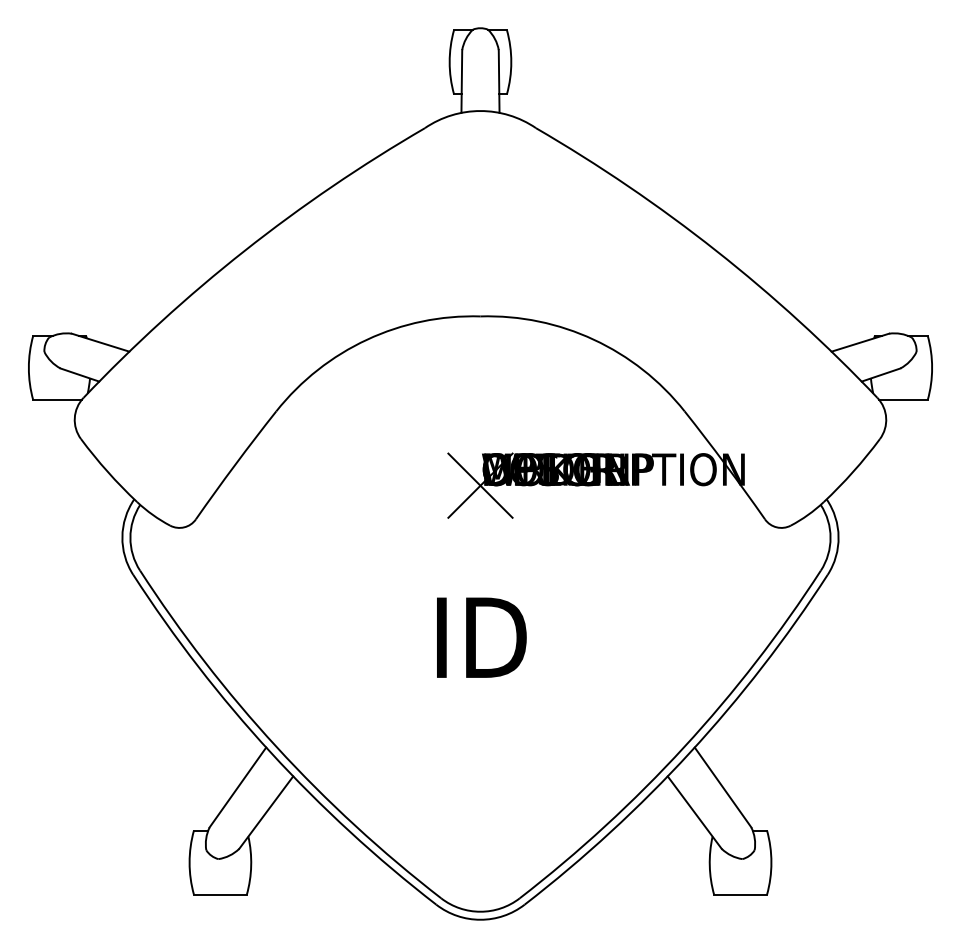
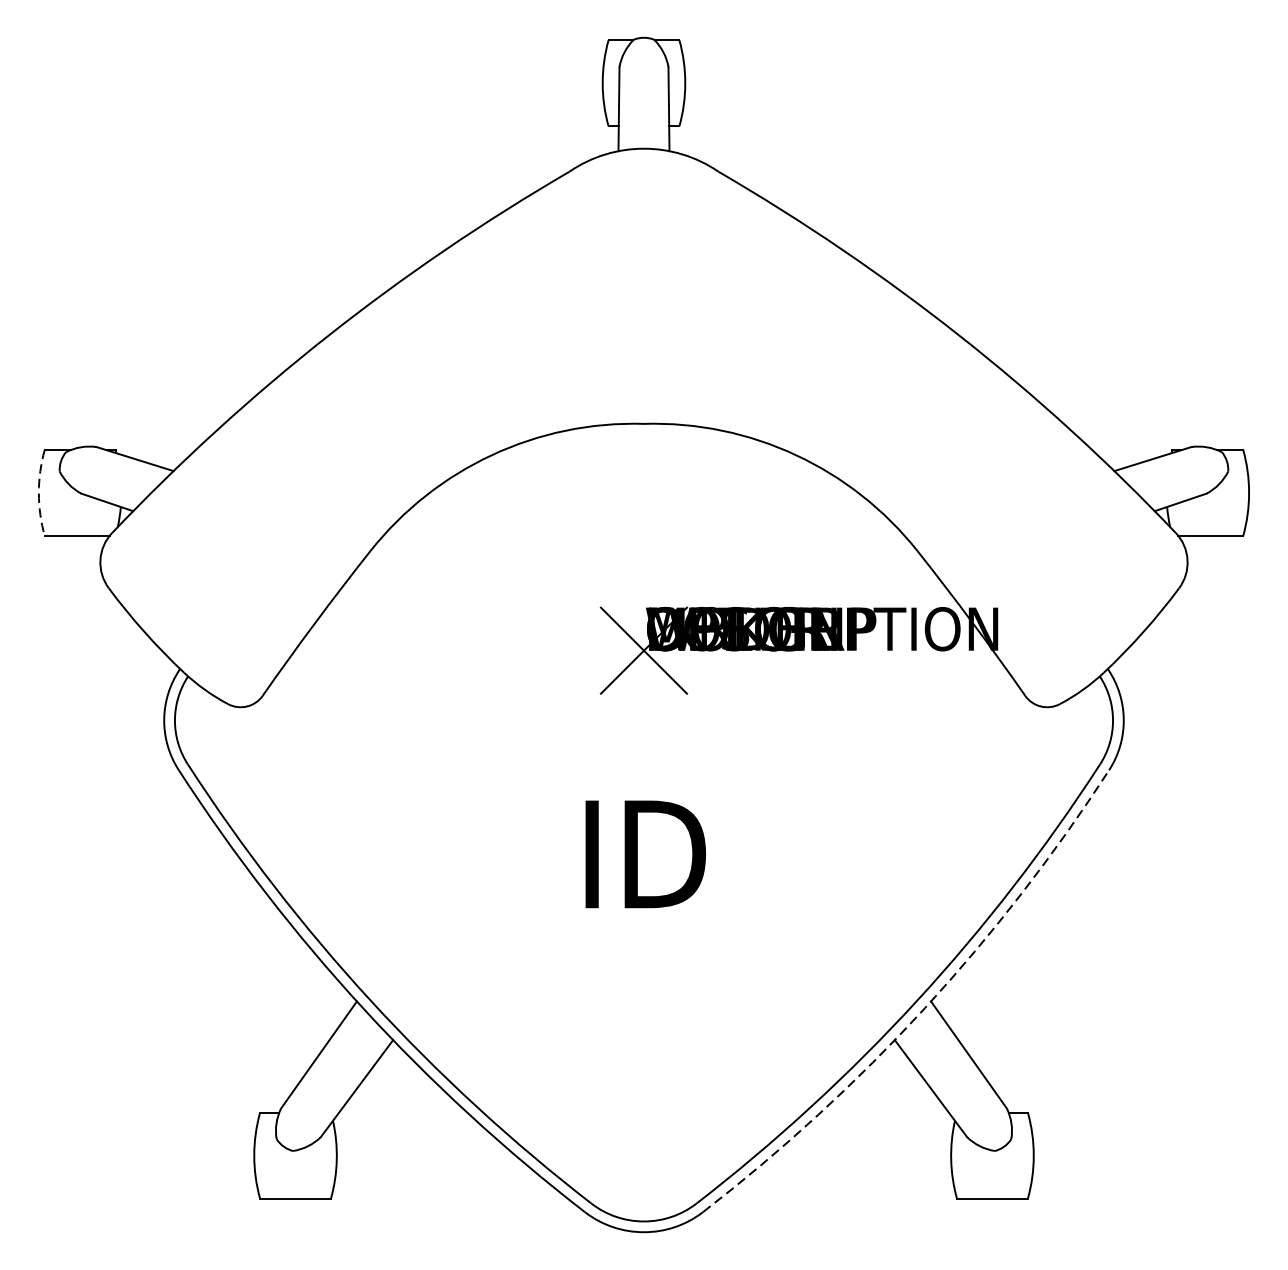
arc: (28, 367) -> (38, 492), solid -> dashed
arc: (690, 752) -> (925, 1008), solid -> dashed

